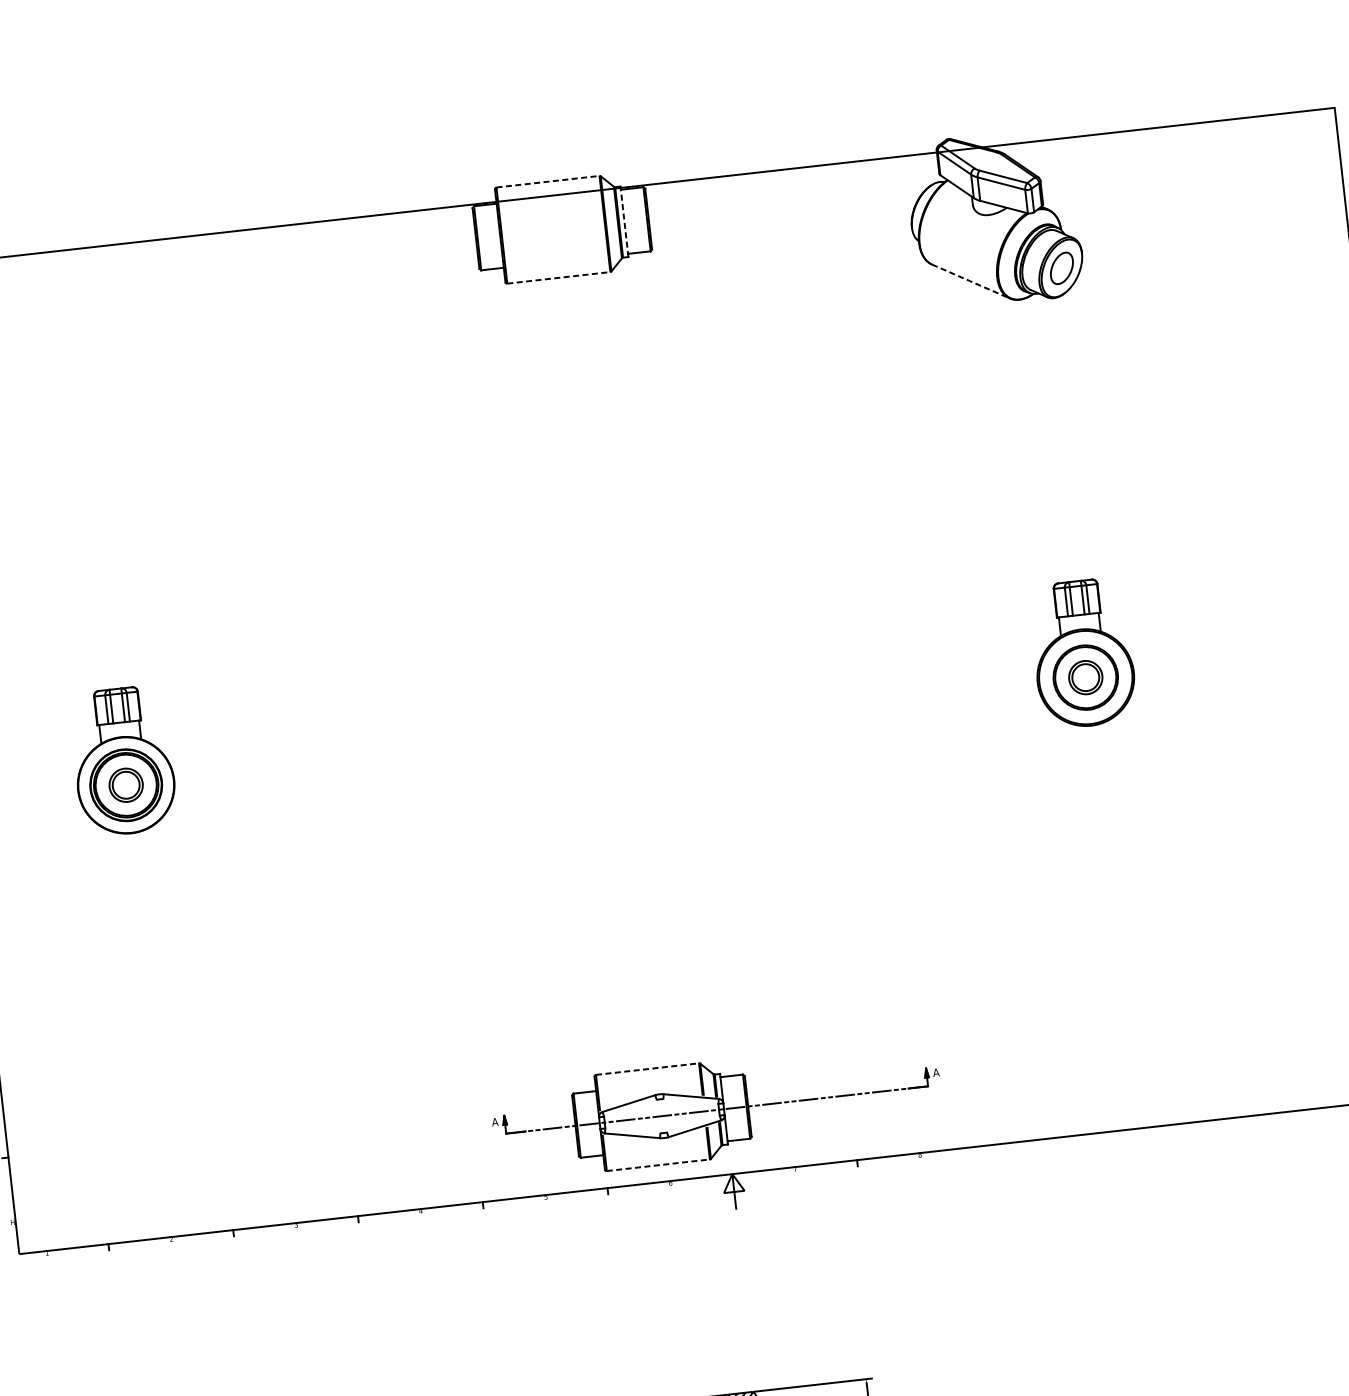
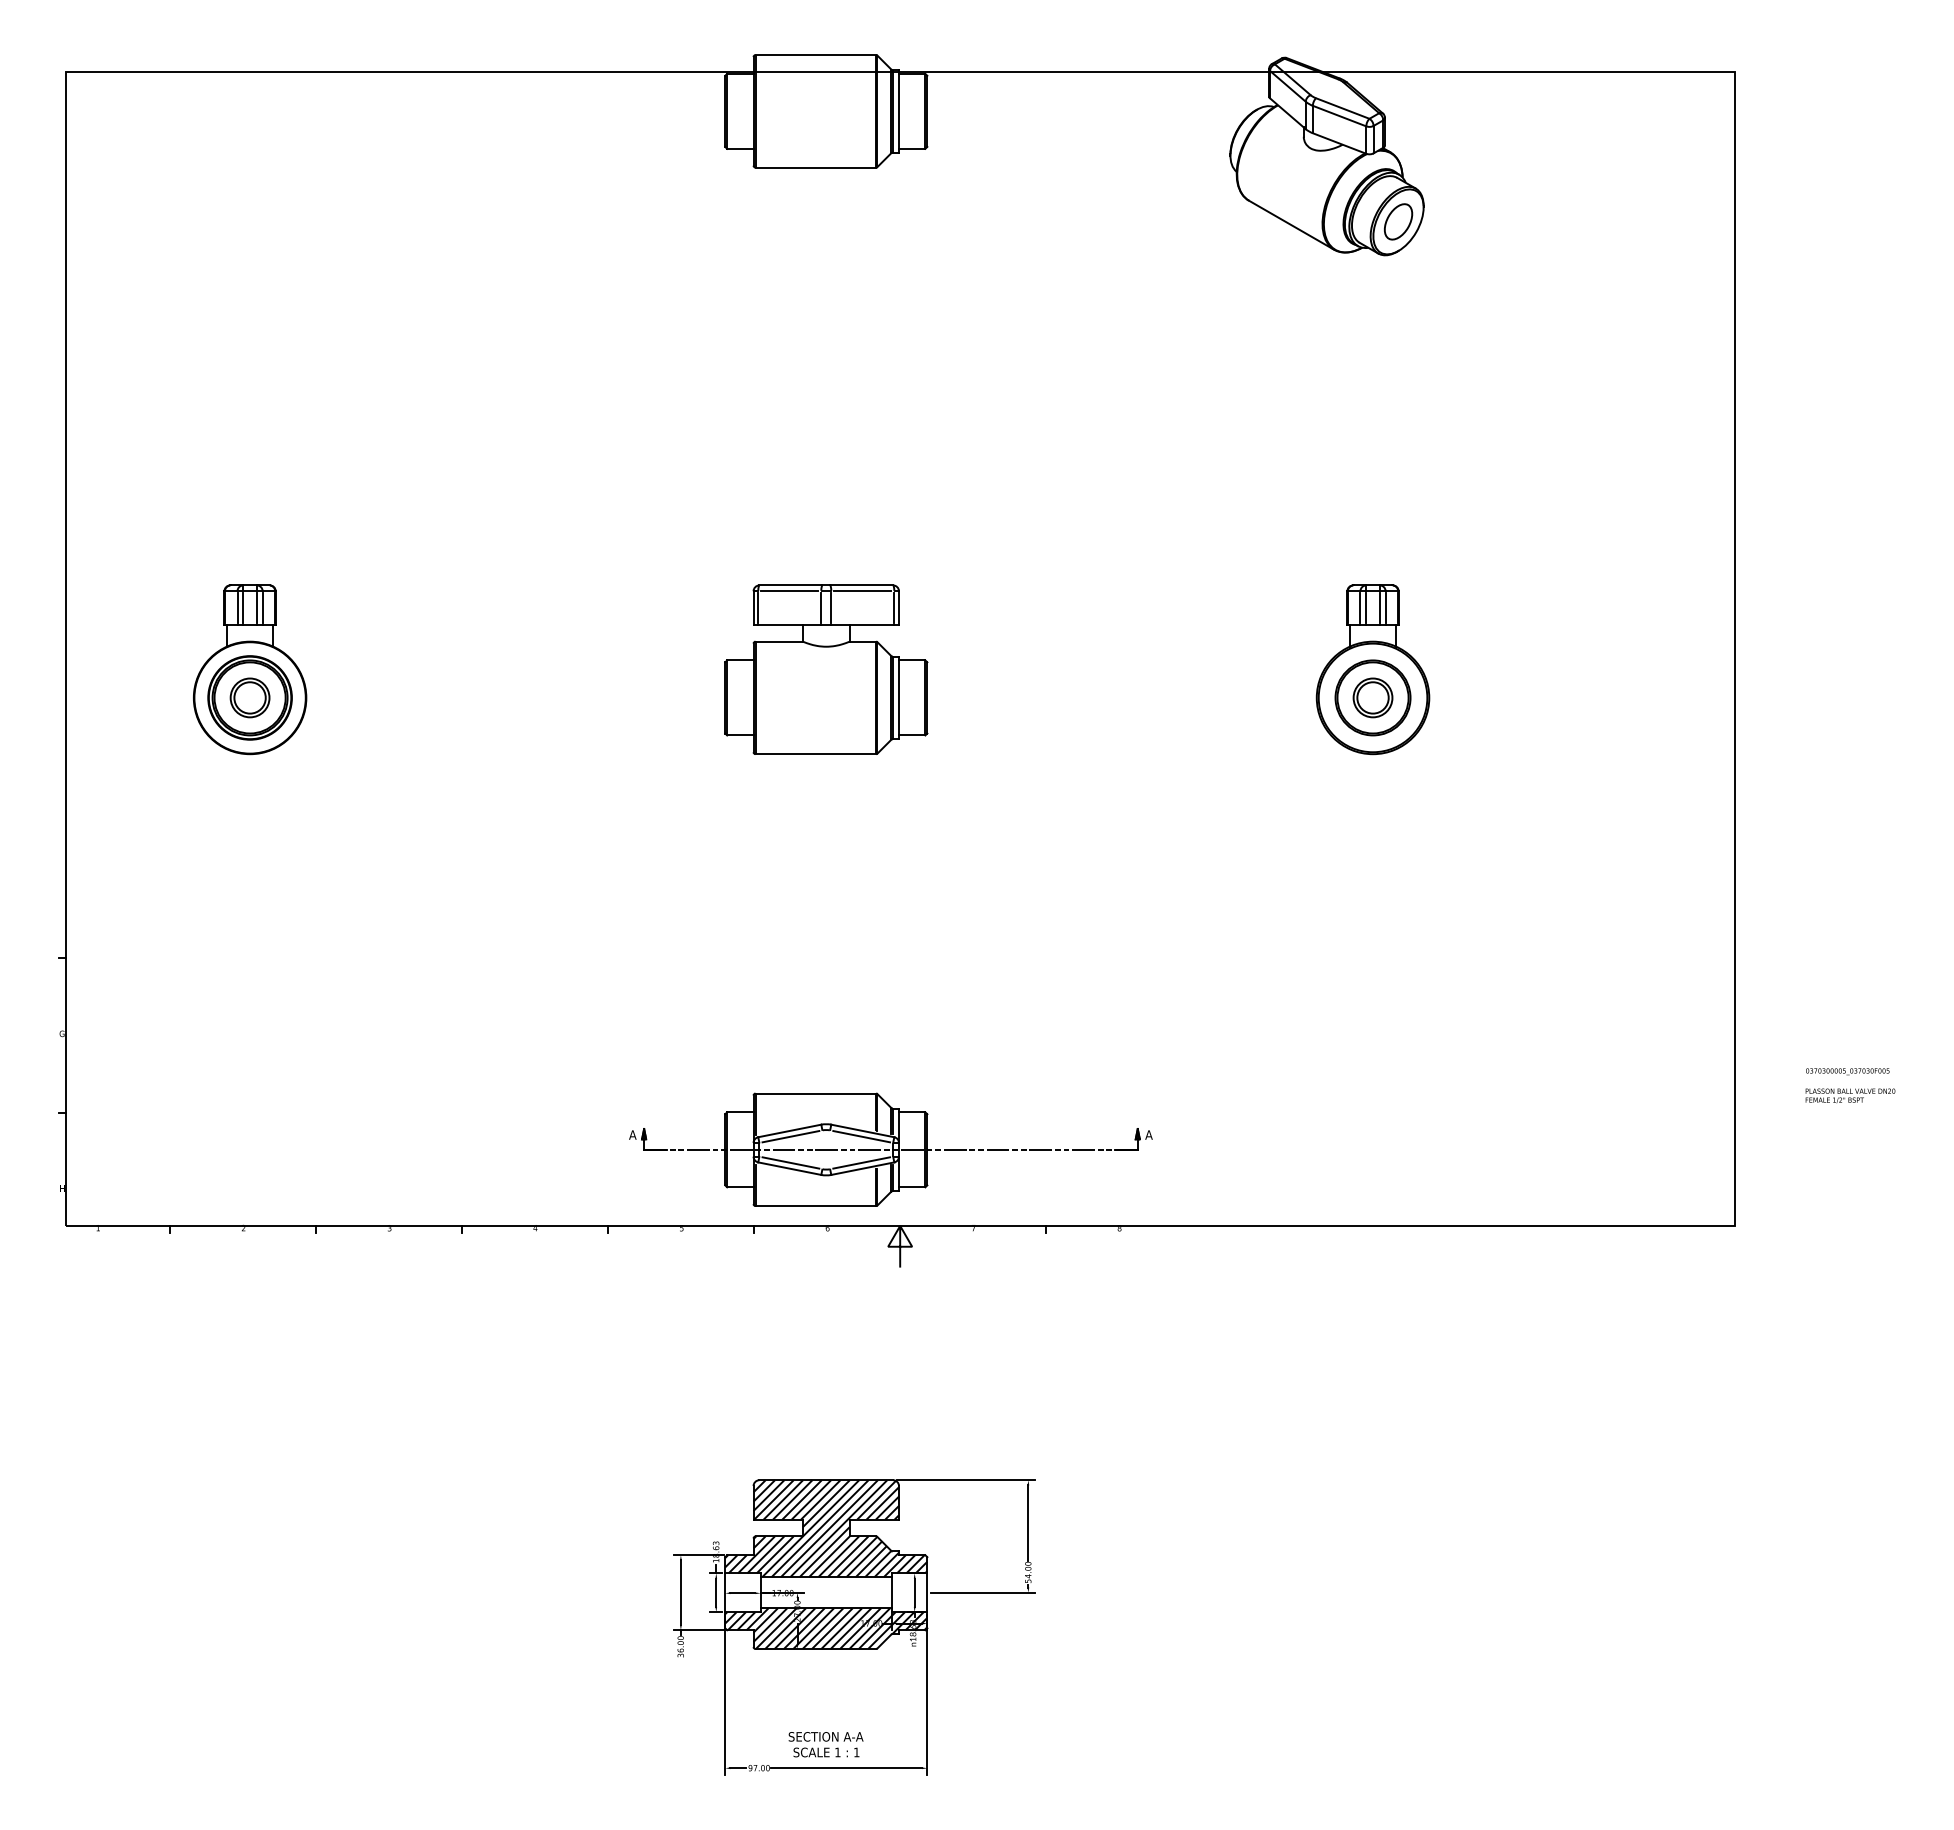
line: (548, 181) -> (816, 55), dashed -> solid
line: (624, 221) -> (899, 110), dashed -> solid
line: (559, 277) -> (816, 167), dashed -> solid
line: (971, 281) -> (1292, 225), dashed -> solid
part: (616, 705) -> (826, 669), added
line: (648, 1069) -> (816, 1093), dashed -> solid
line: (690, 1101) -> (861, 1136), added
line: (630, 1108) -> (790, 1136), added
line: (693, 1123) -> (861, 1162), added
line: (632, 1130) -> (790, 1162), added
line: (658, 1165) -> (816, 1206), dashed -> solid

